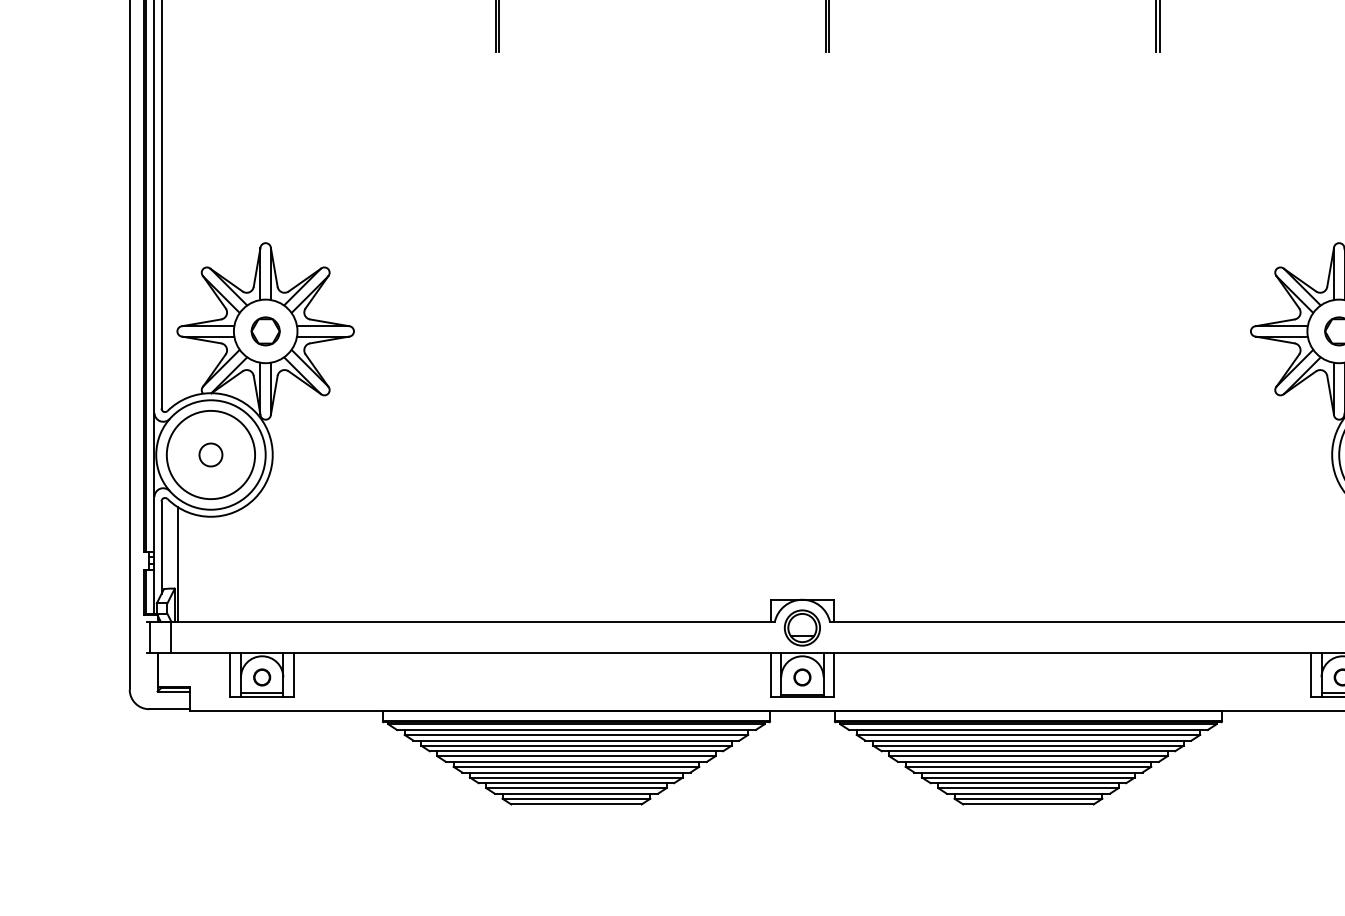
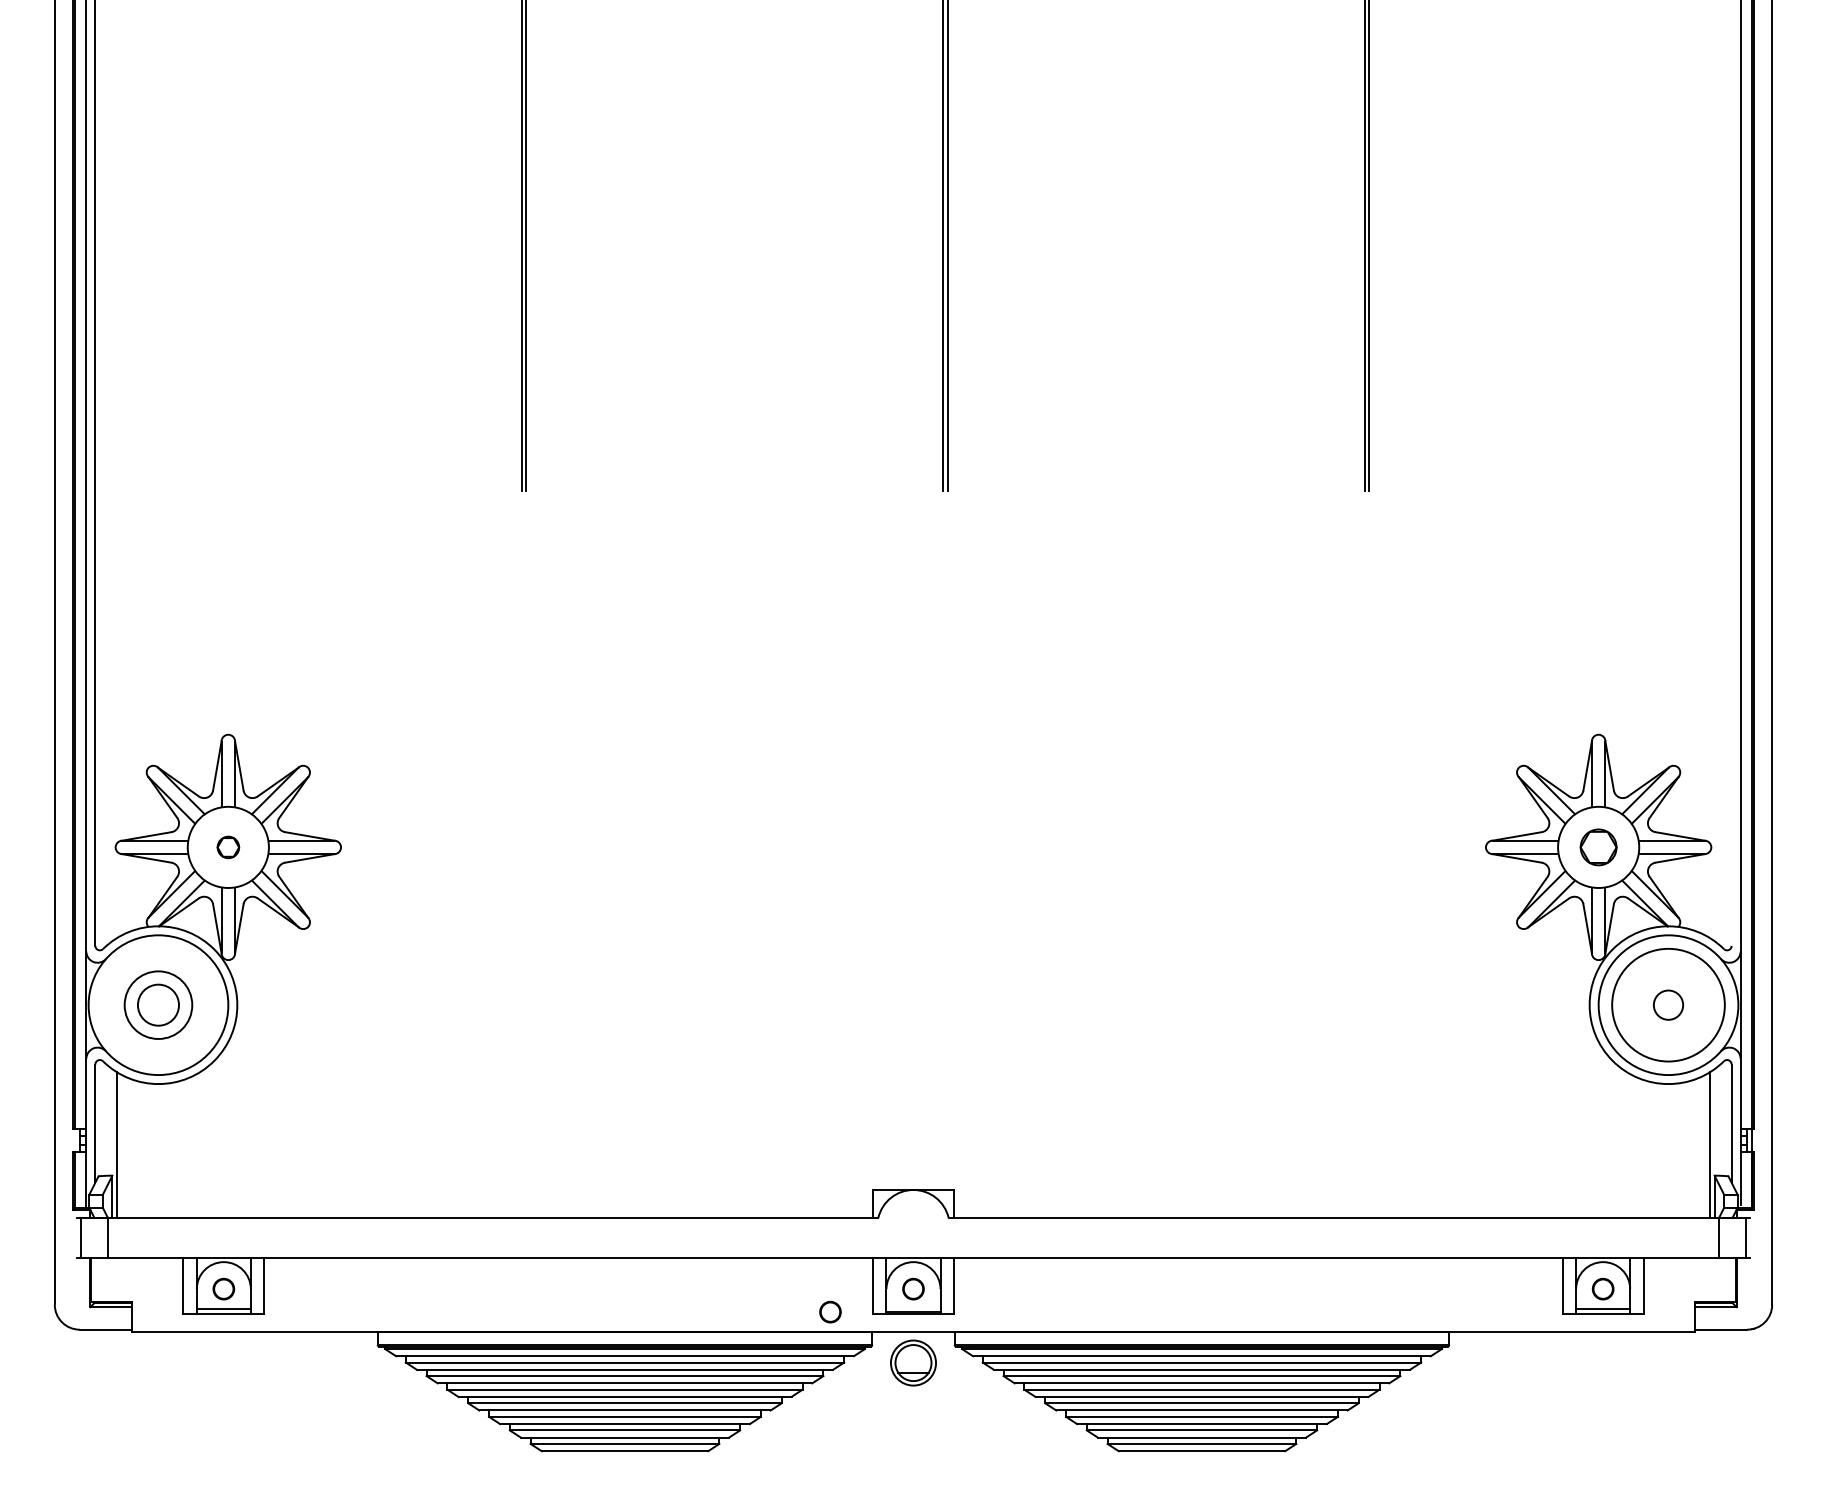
part: (265, 331) -> (228, 847), size x0.6
circle: (210, 454) -> (158, 1004), size x0.6
circle: (210, 454) -> (158, 1004), size x1.4
part: (802, 627) -> (913, 1362), moved
part: (737, 694) -> (830, 1311), added

